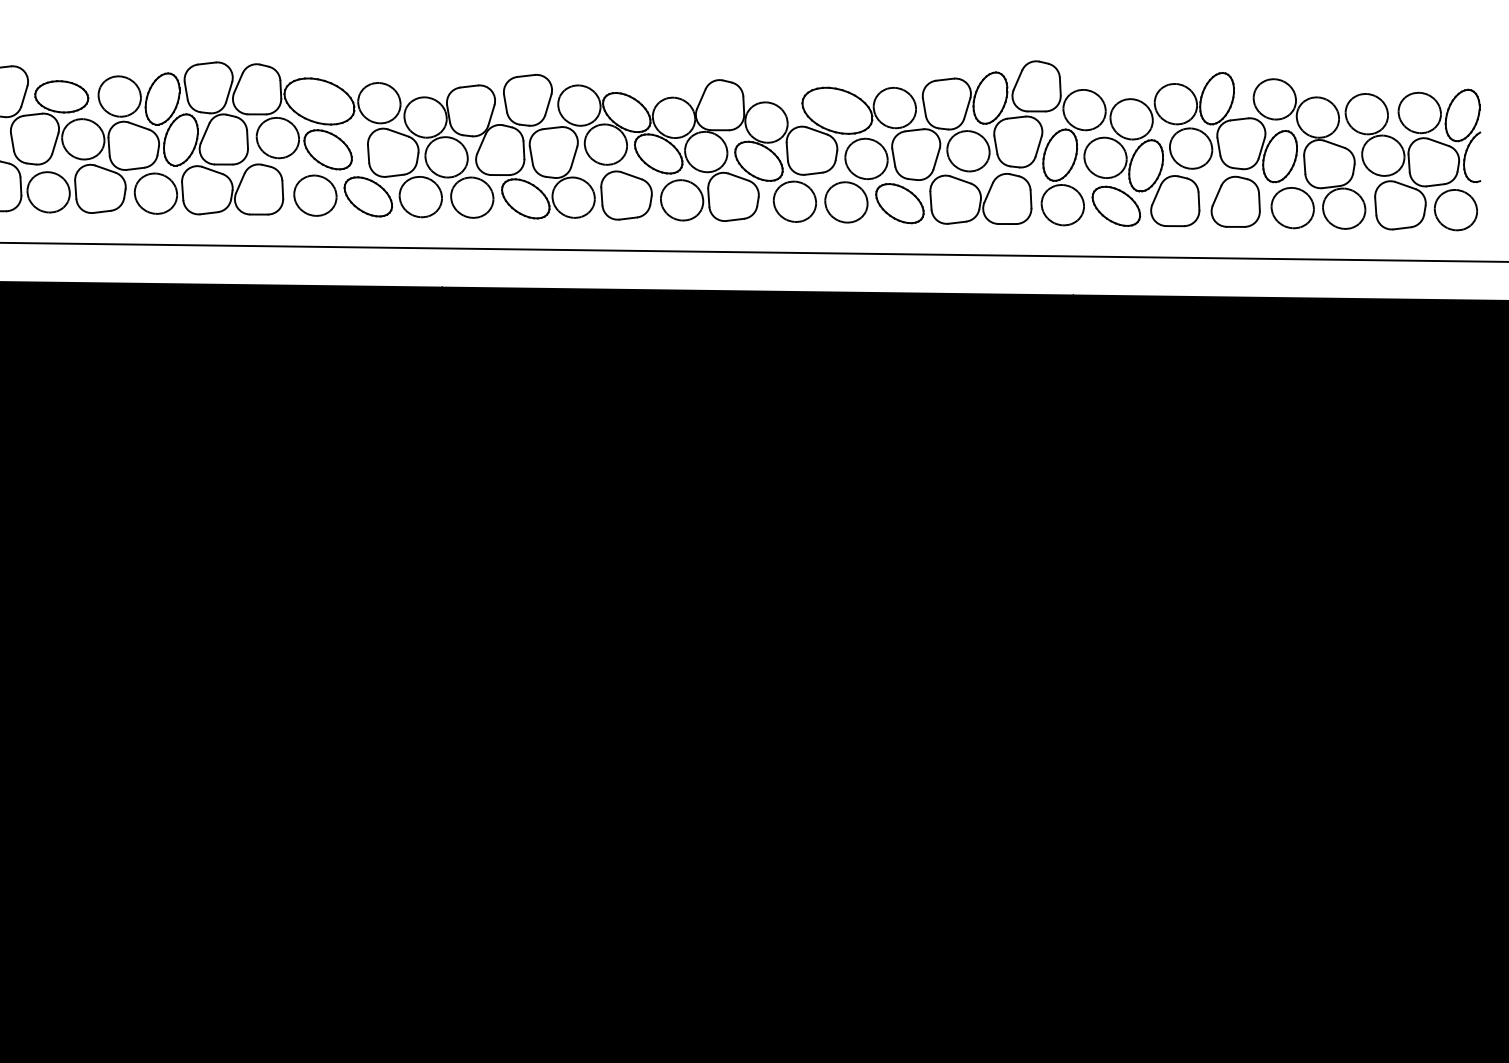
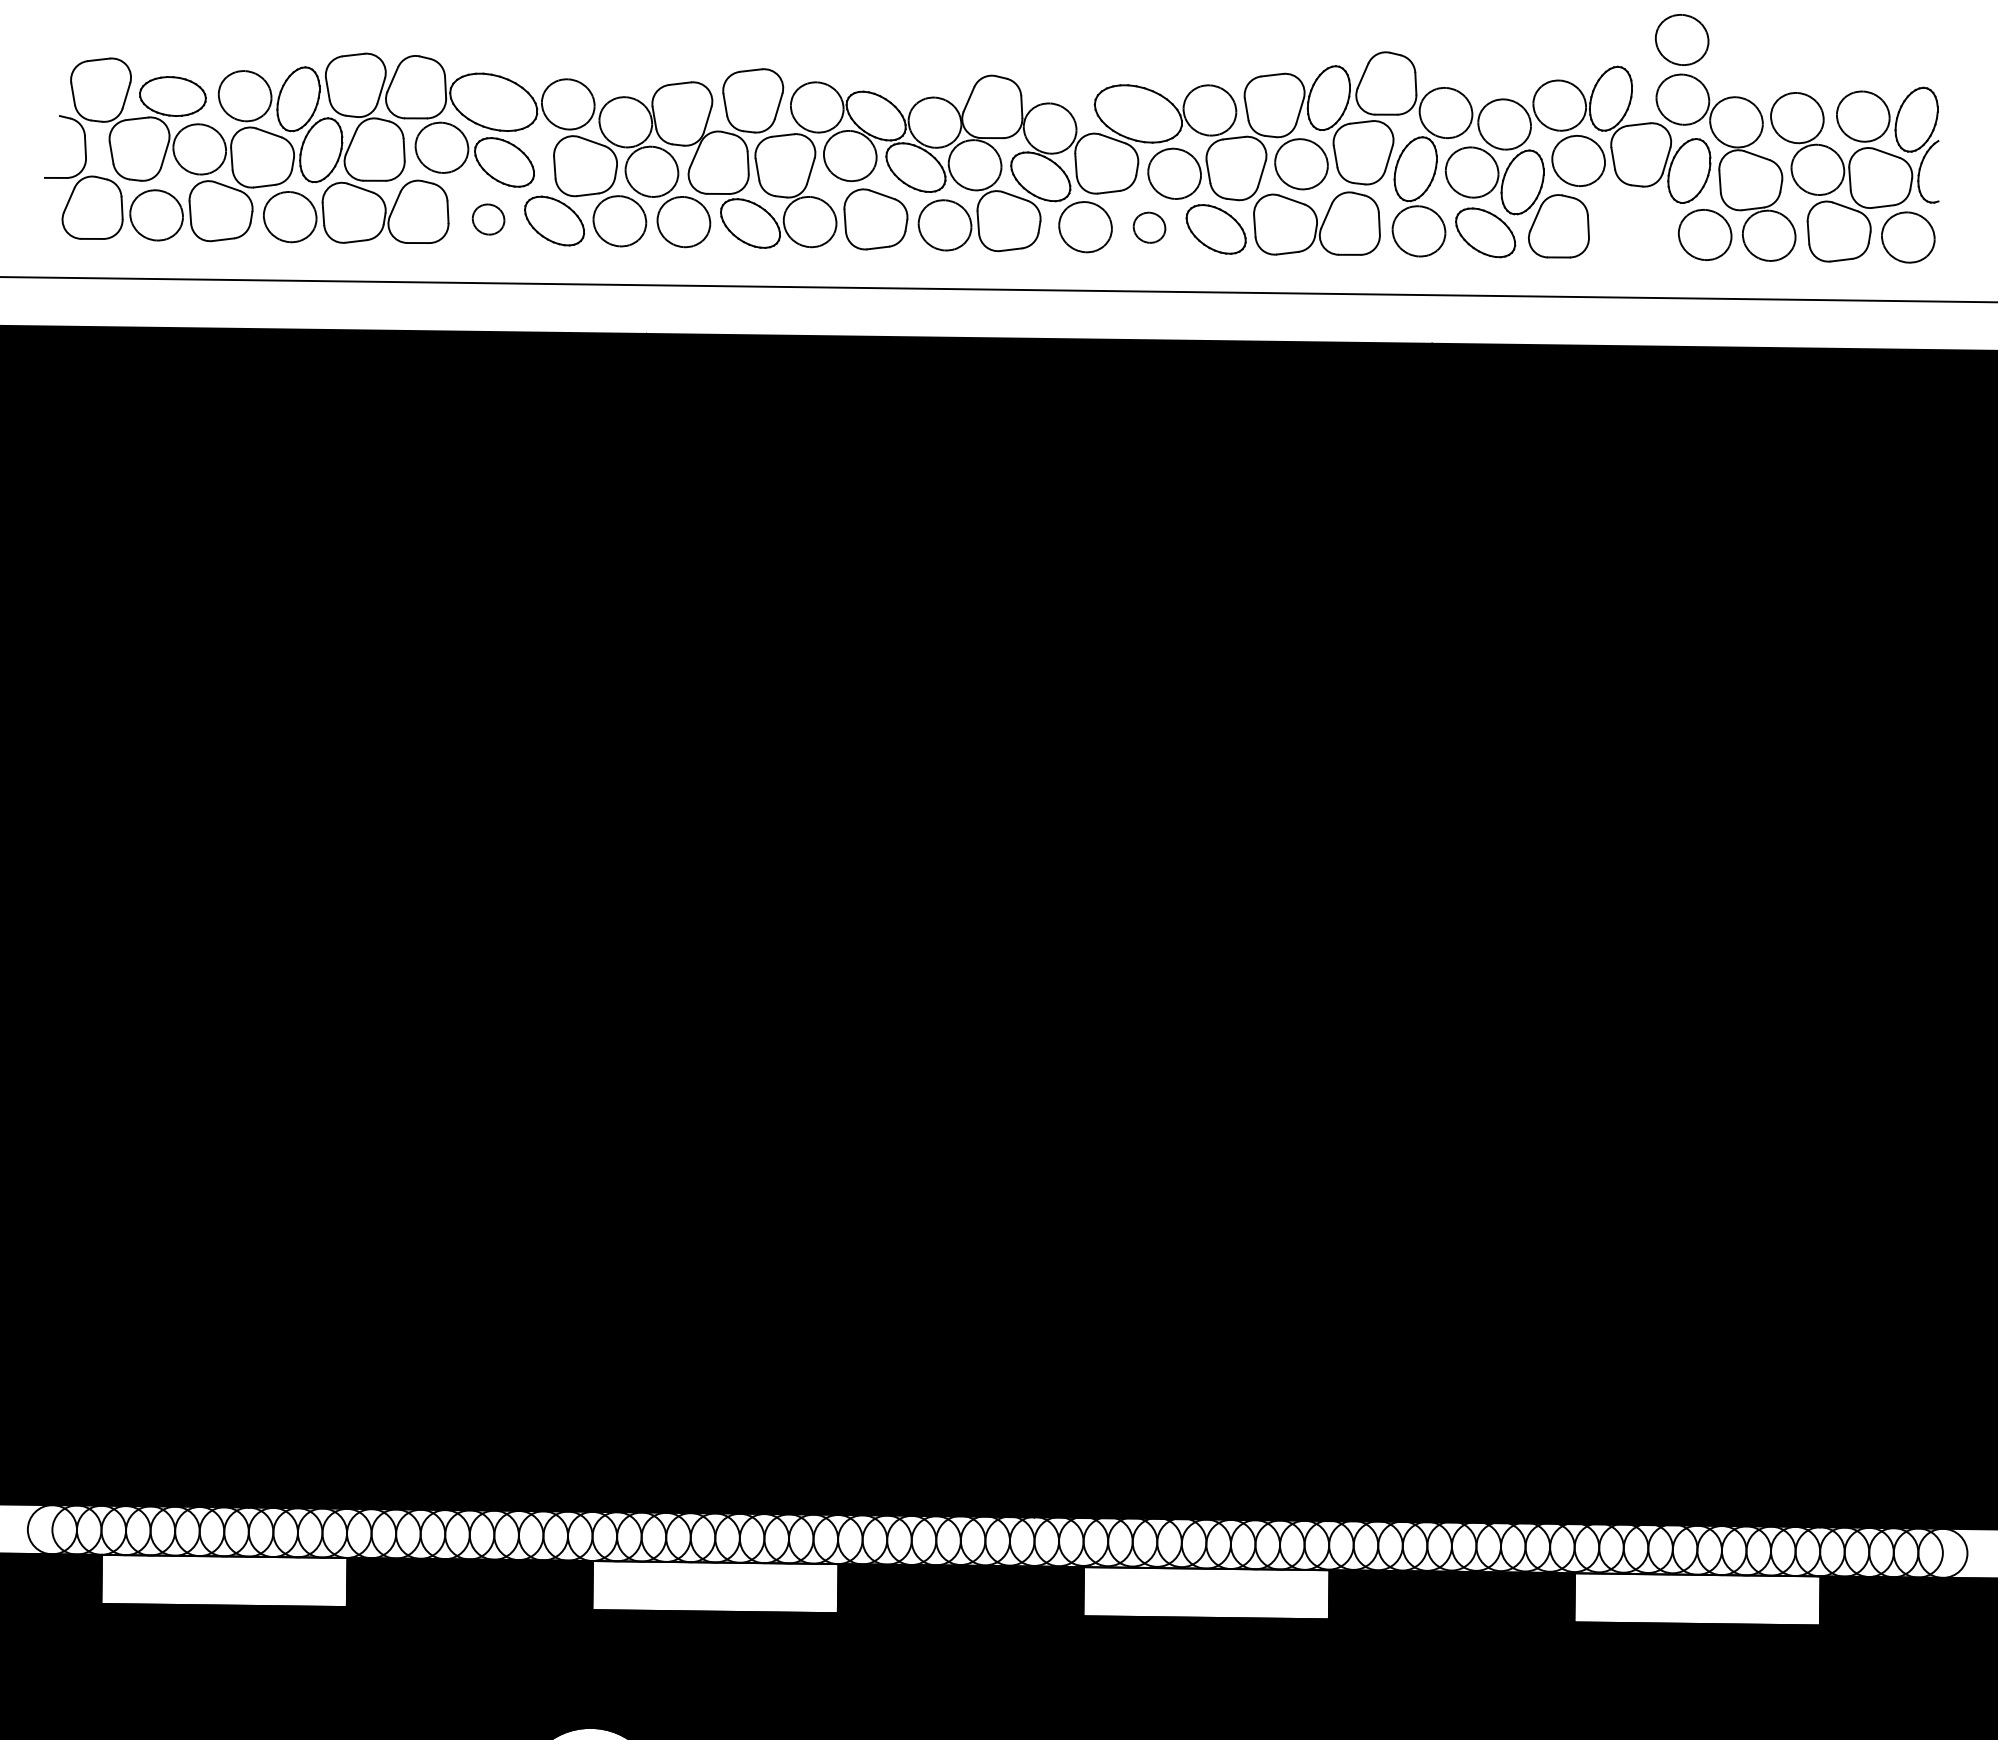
part: (1274, 51) -> (1682, 39), added
part: (315, 195) -> (488, 219), size x0.6
part: (846, 202) -> (1149, 227), size x0.6
part: (1235, 202) -> (1634, 227), removed

